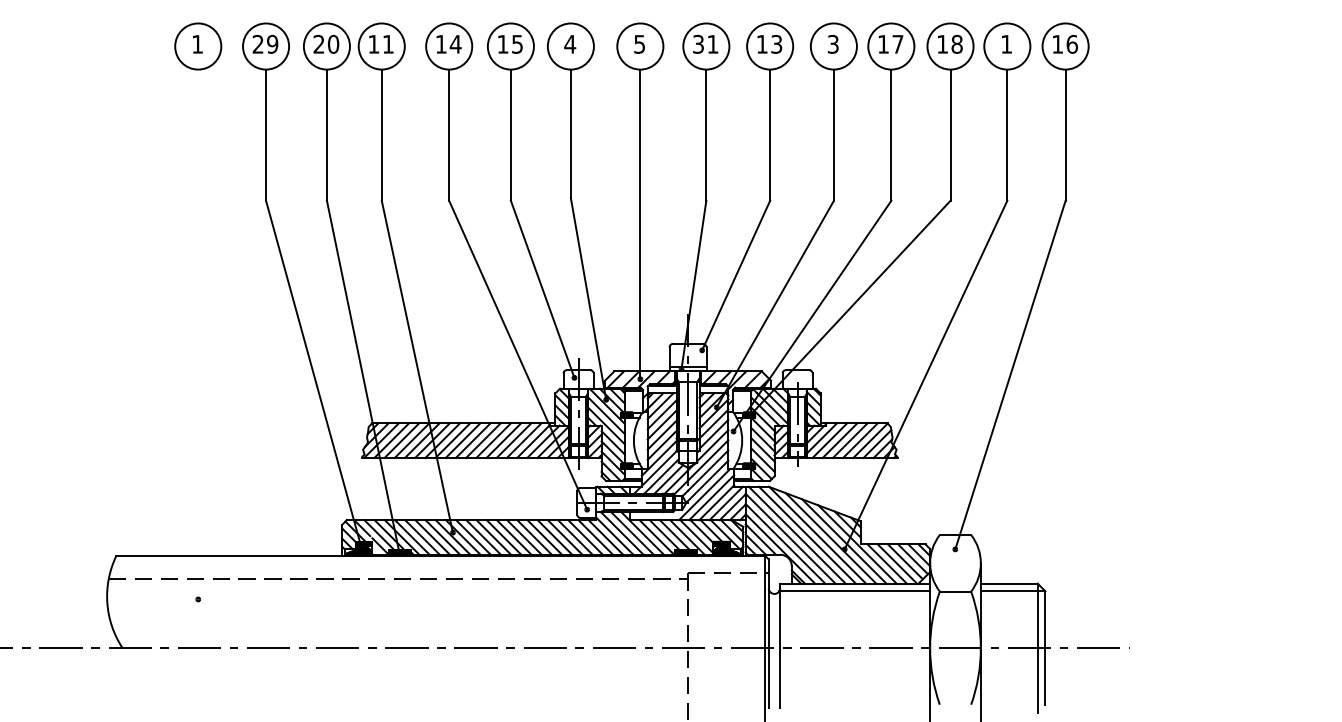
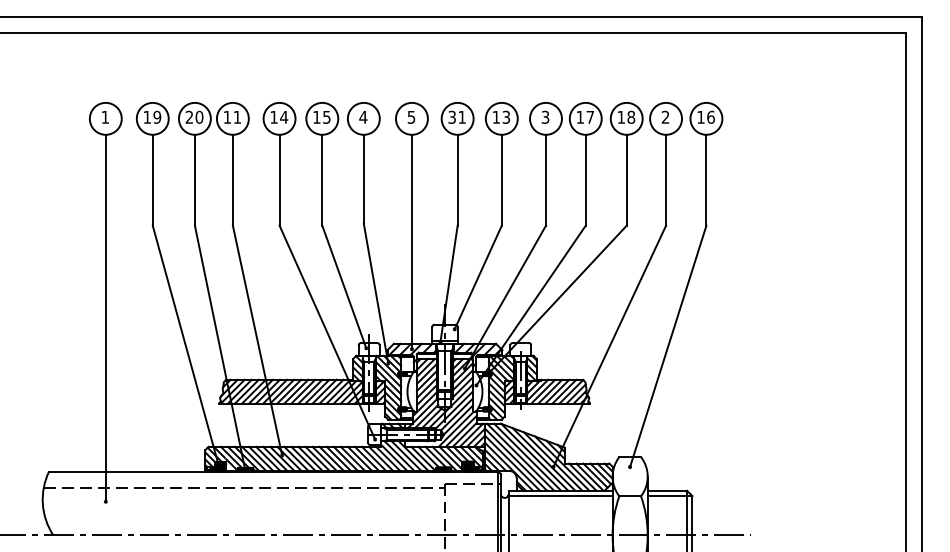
text: (257, 43) -> (146, 116), 29 -> 19
text: (1006, 43) -> (665, 116), 1 -> 2
line: (197, 333) -> (105, 317), added

